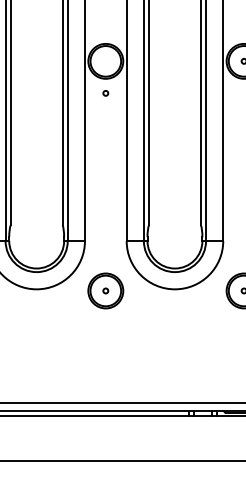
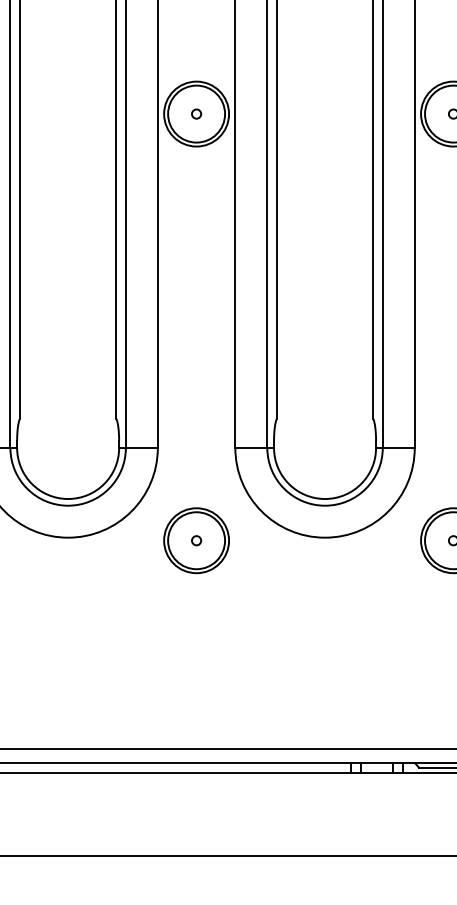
circle: (105, 93) -> (195, 114), moved

